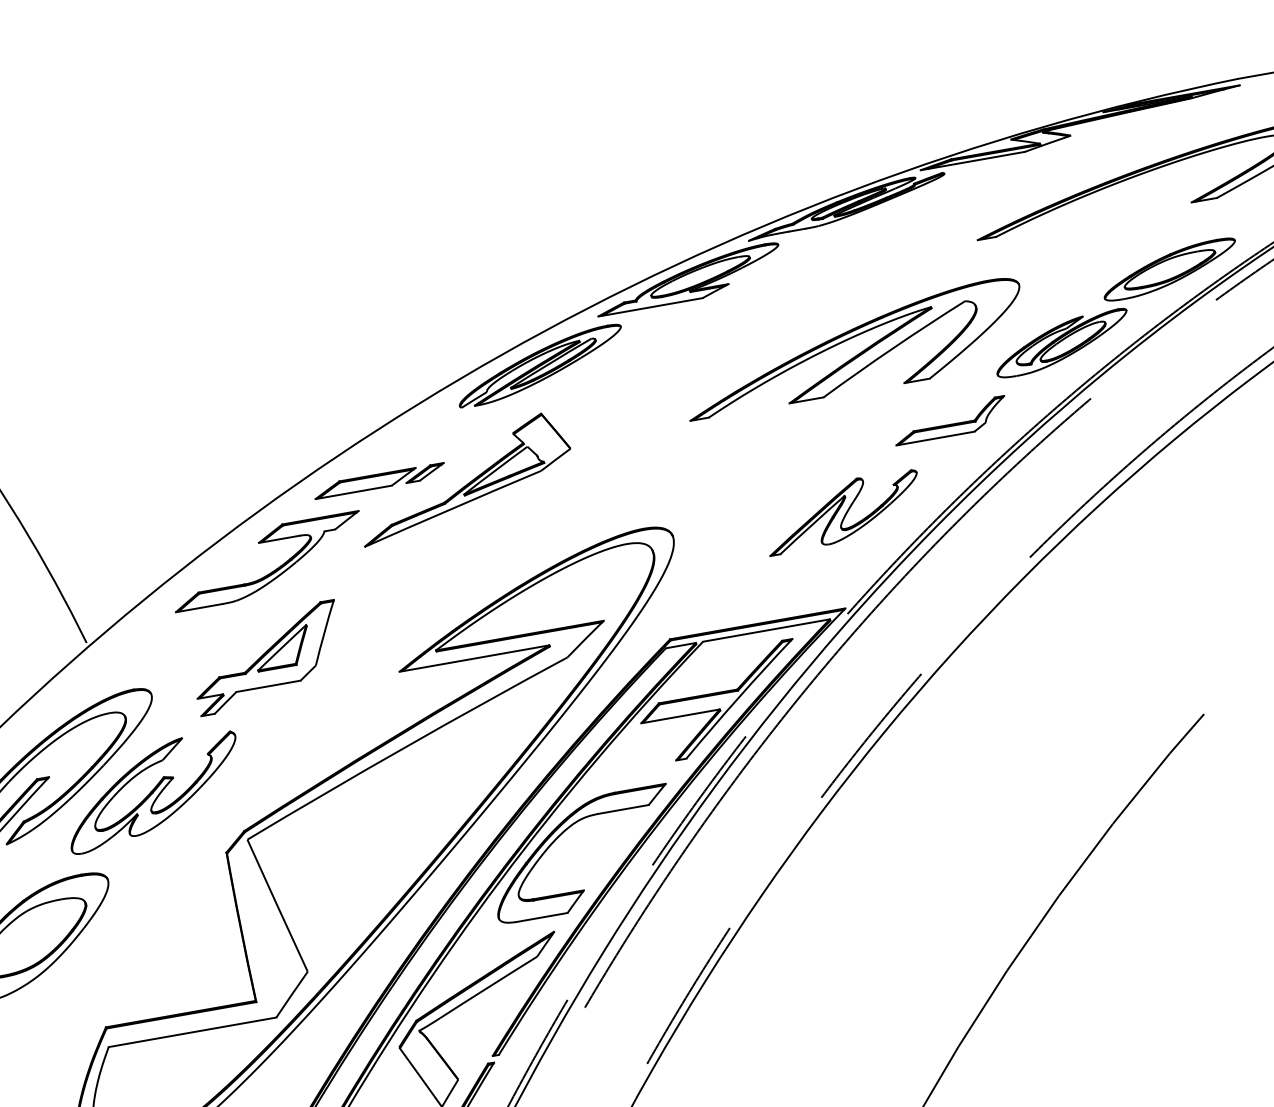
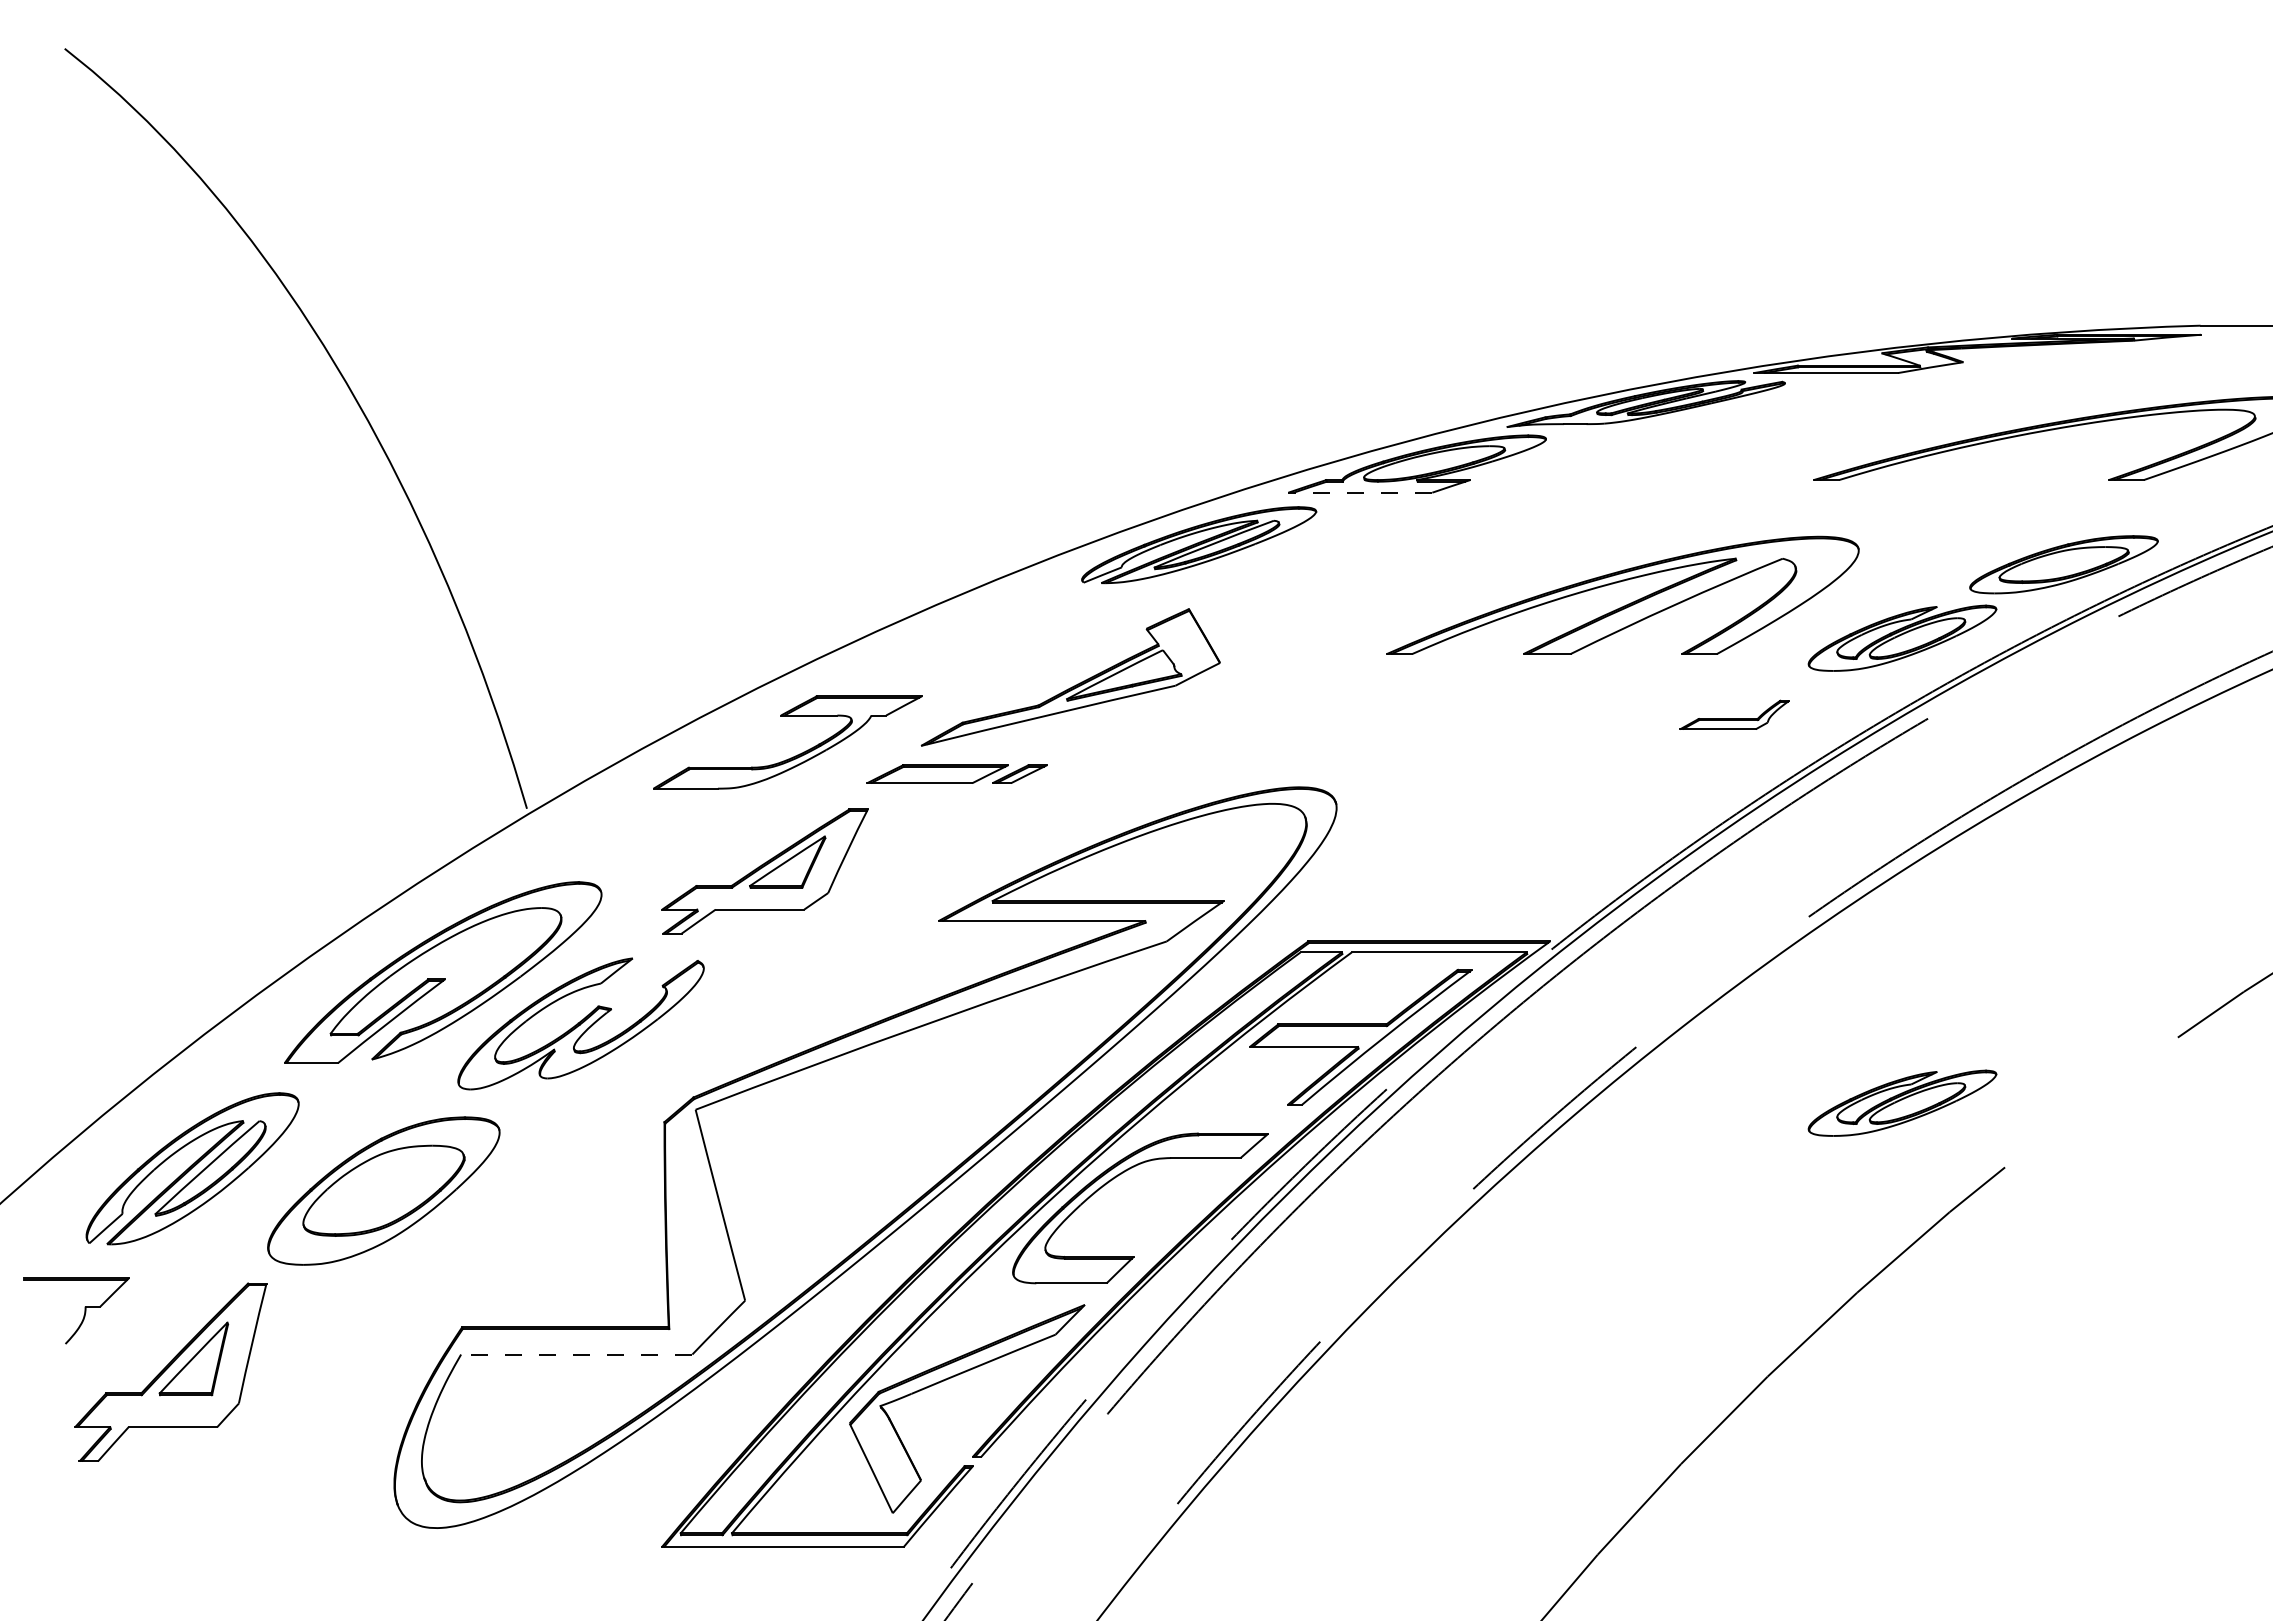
line: (650, 307) -> (1360, 492), solid -> dashed
part: (950, 420) -> (1734, 714), size x0.7
part: (379, 480) -> (956, 773), moved
part: (842, 511) -> (1569, 811), removed
part: (1121, 680) -> (1902, 1102), added
line: (192, 1032) -> (576, 1354), solid -> dashed

